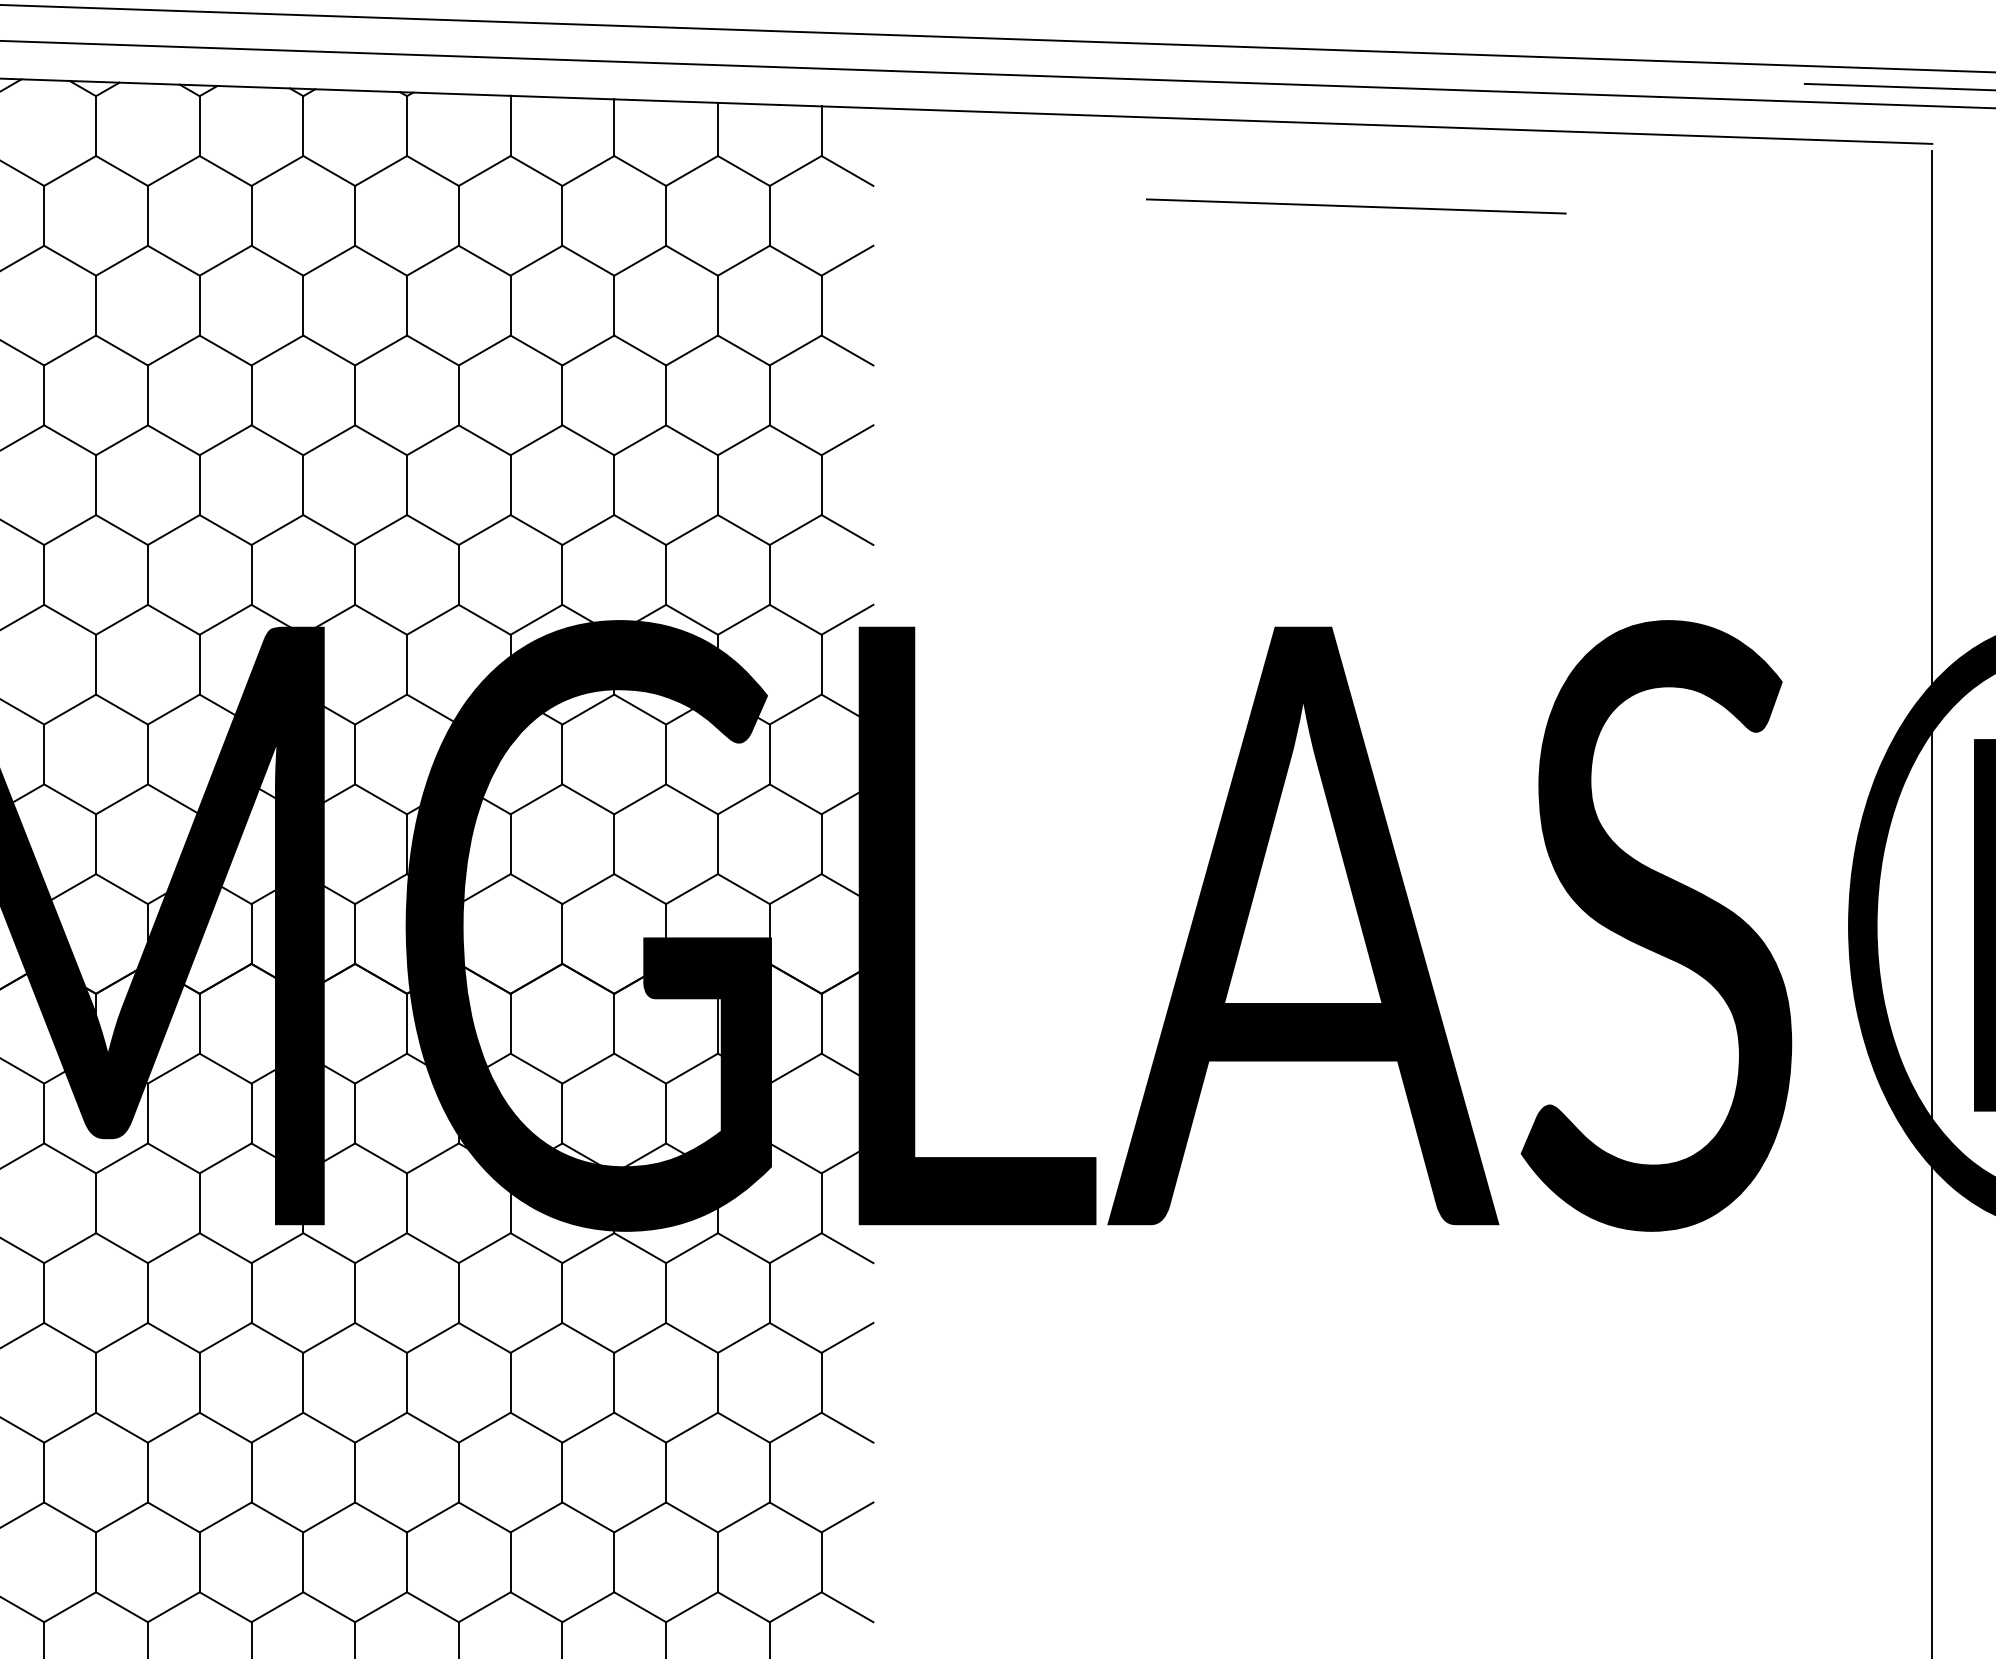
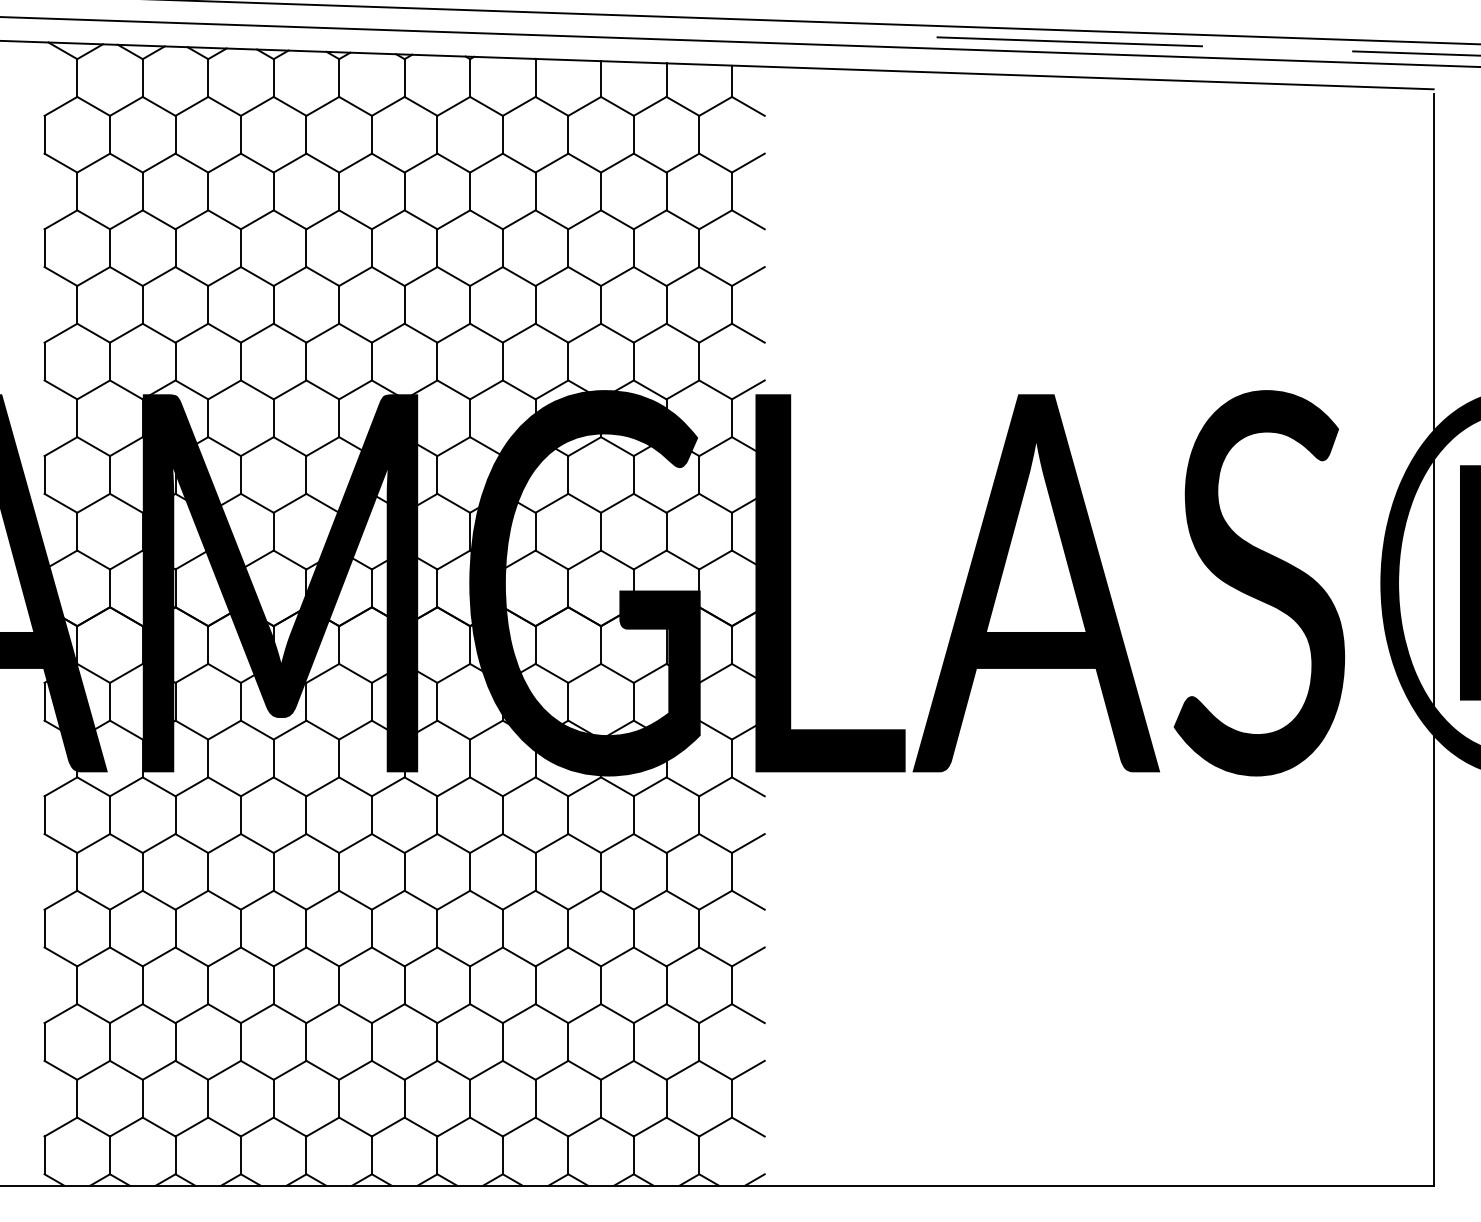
line: (1355, 205) -> (1069, 41), moved

